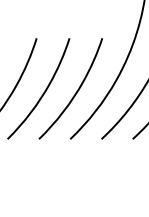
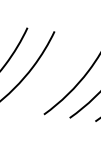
curve: (75, 92) -> (53, 76), removed

